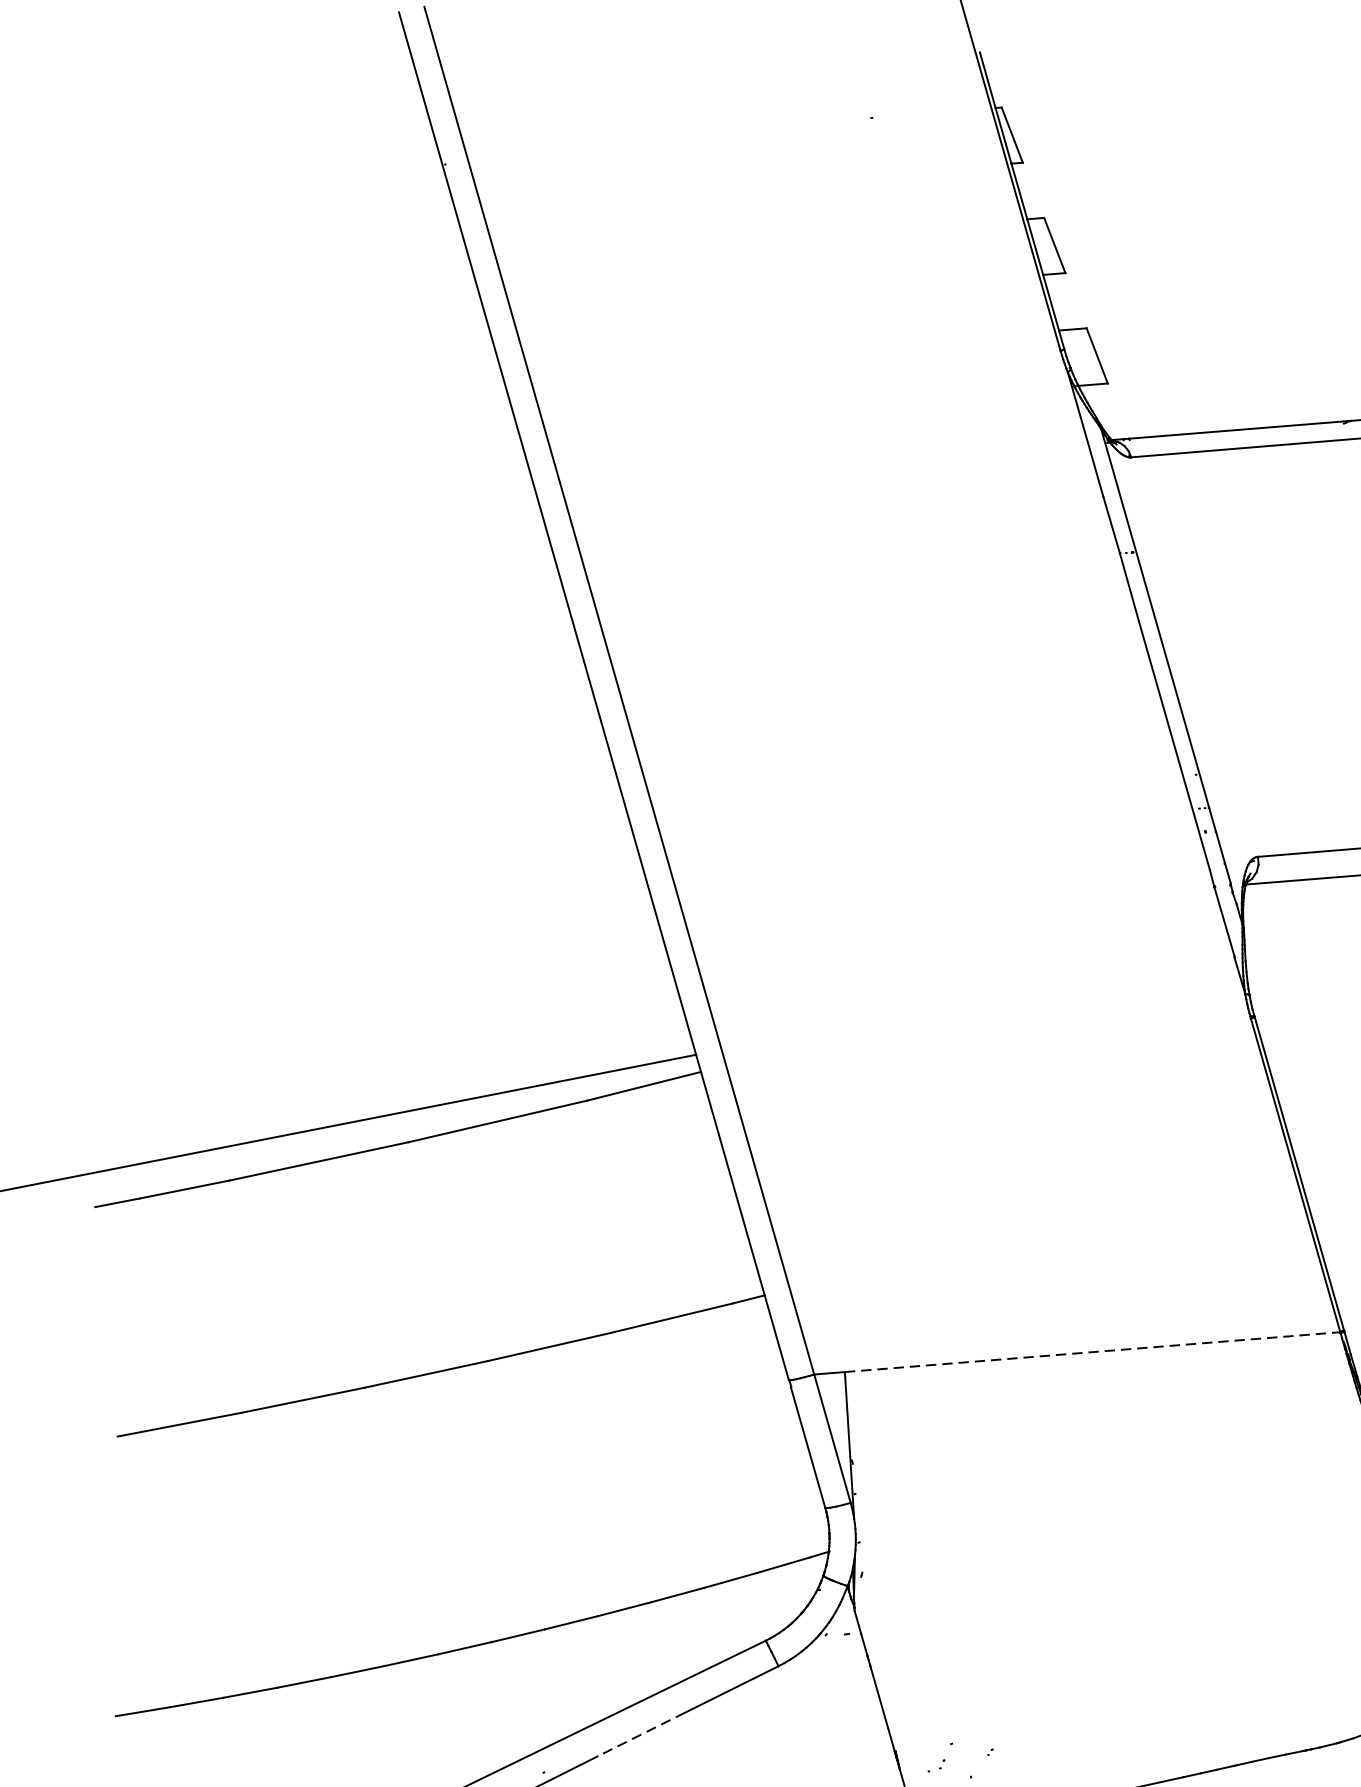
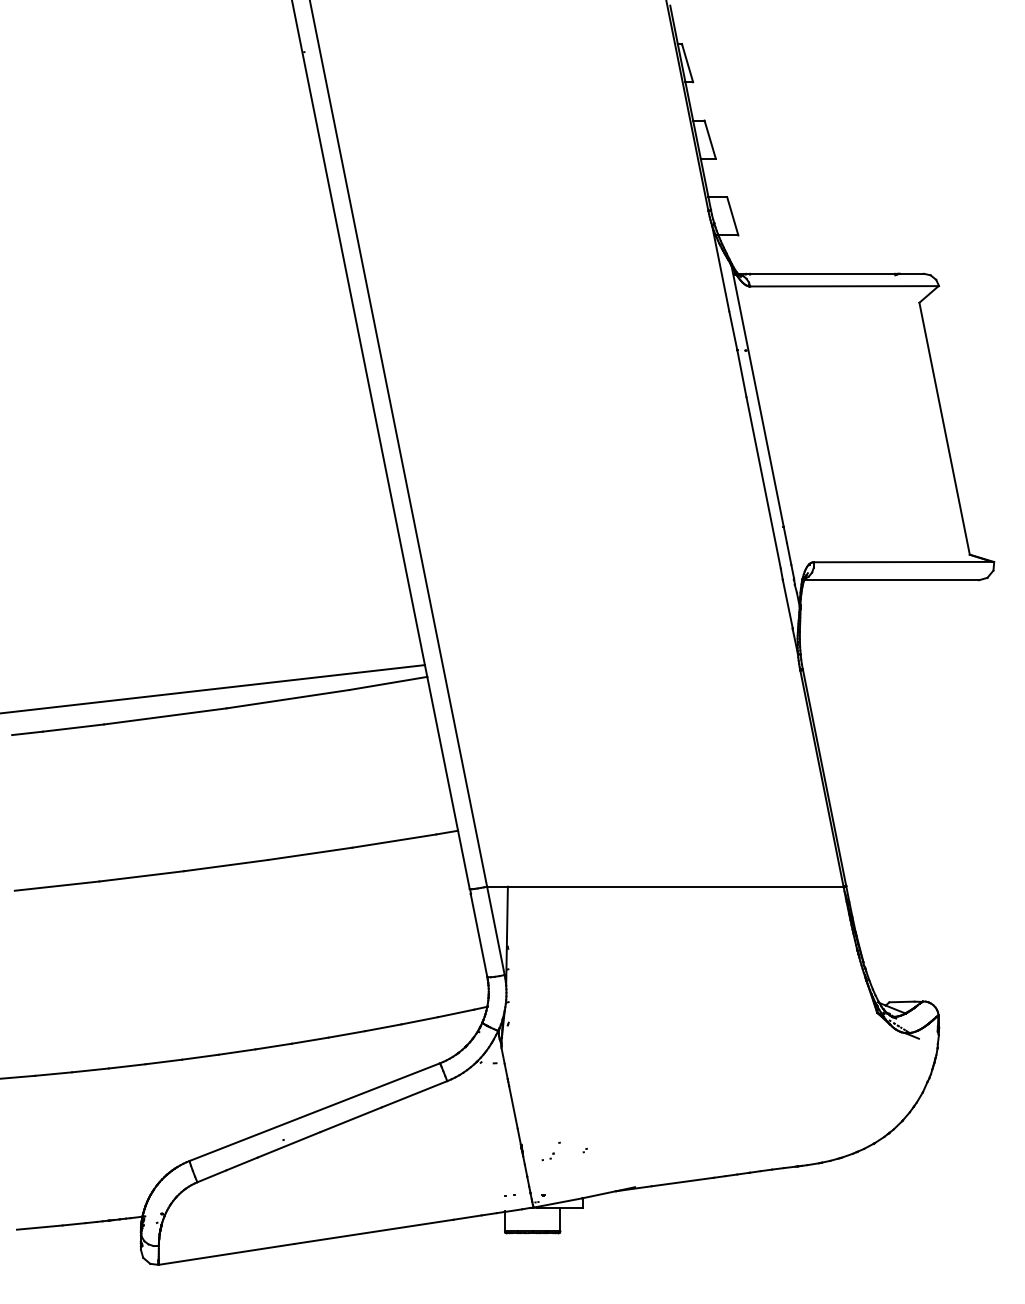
line: (1092, 1351) -> (675, 886), dashed -> solid
line: (640, 1734) -> (350, 1119), dashed -> solid

